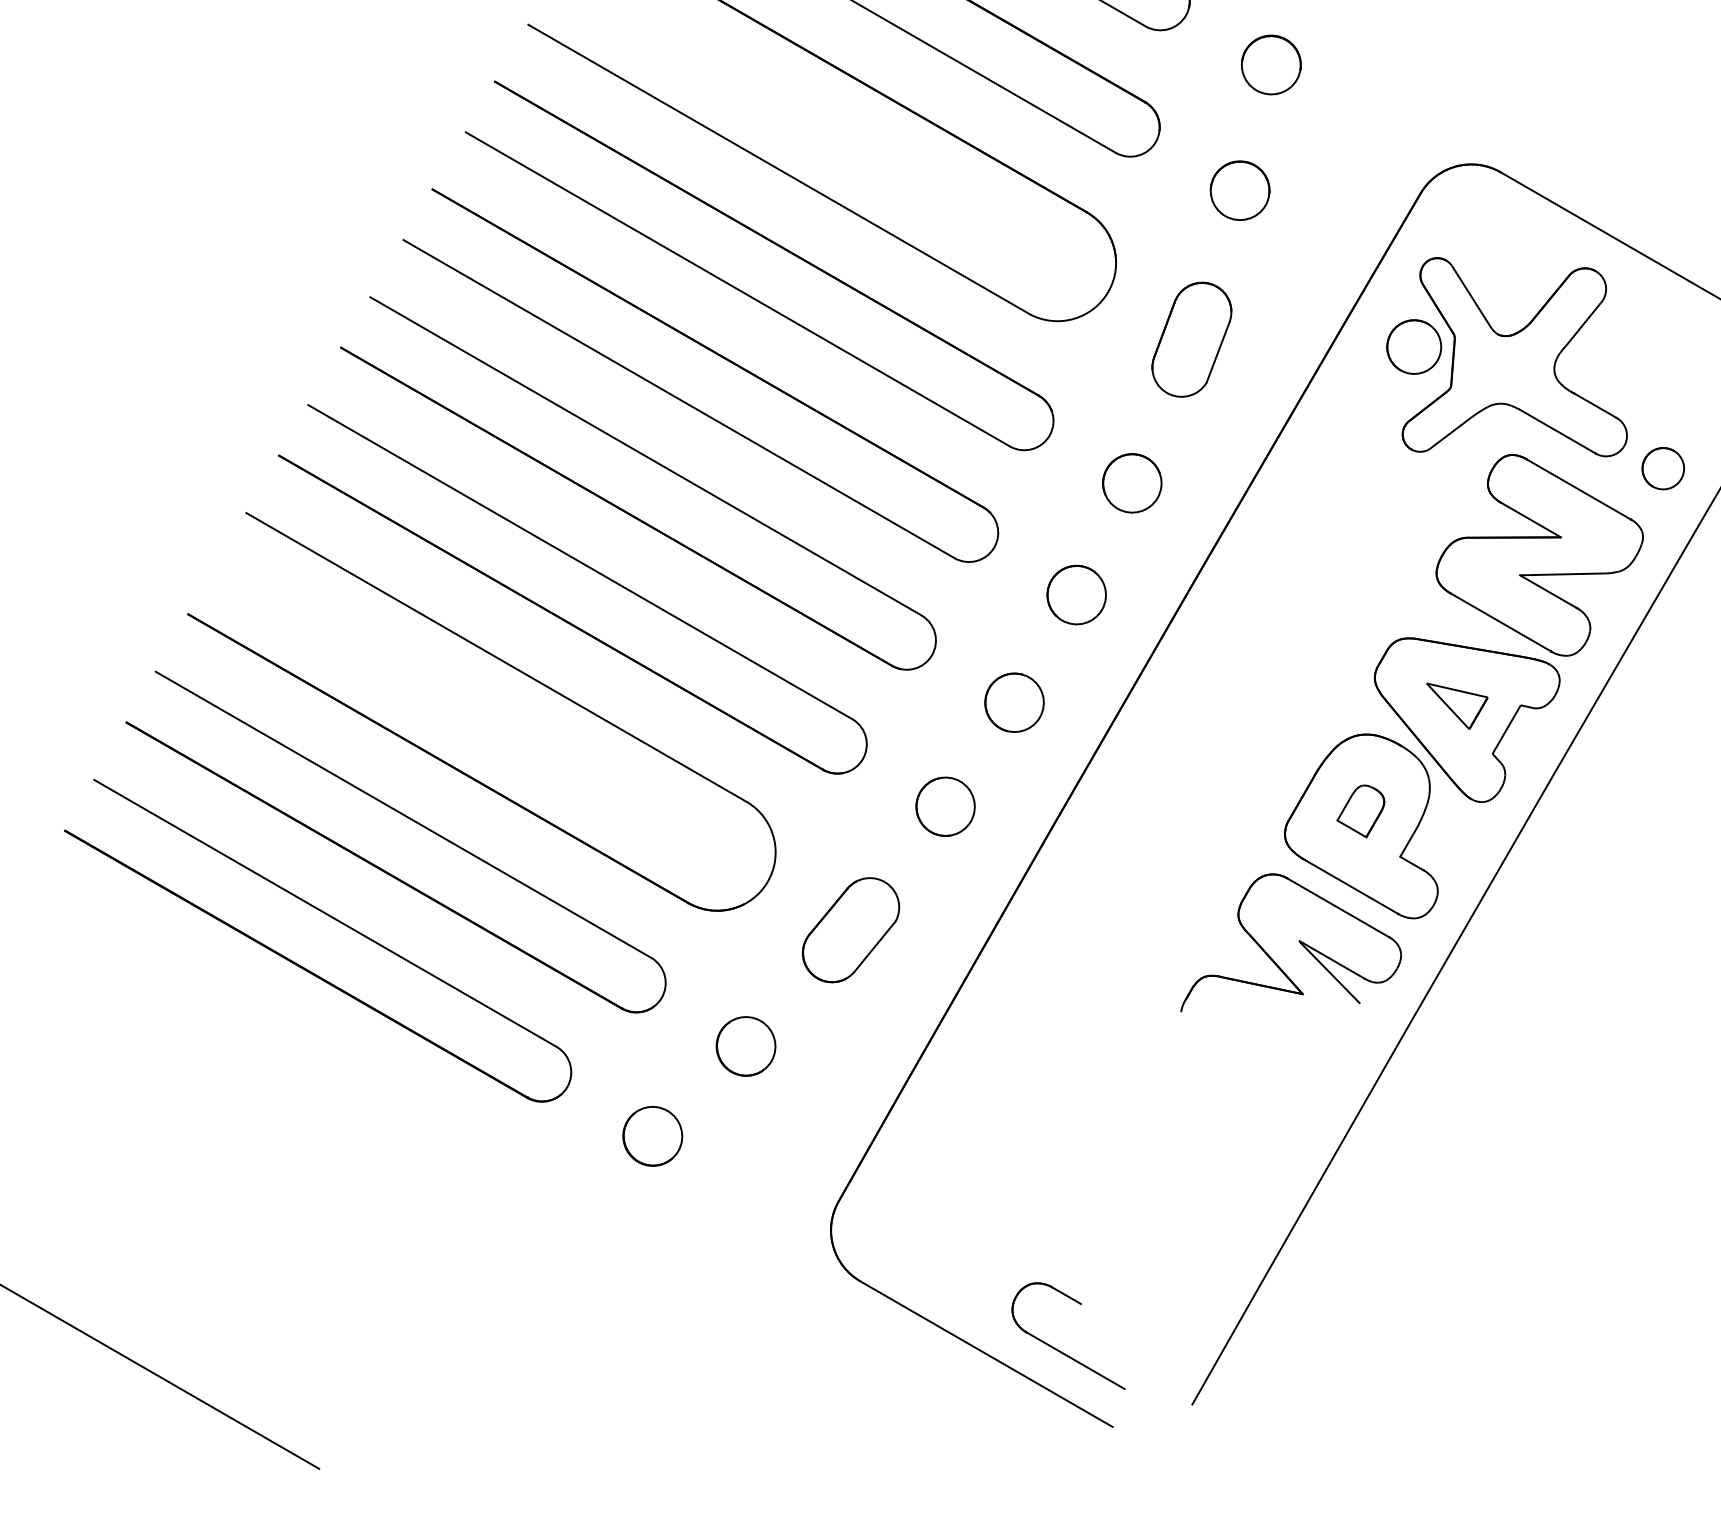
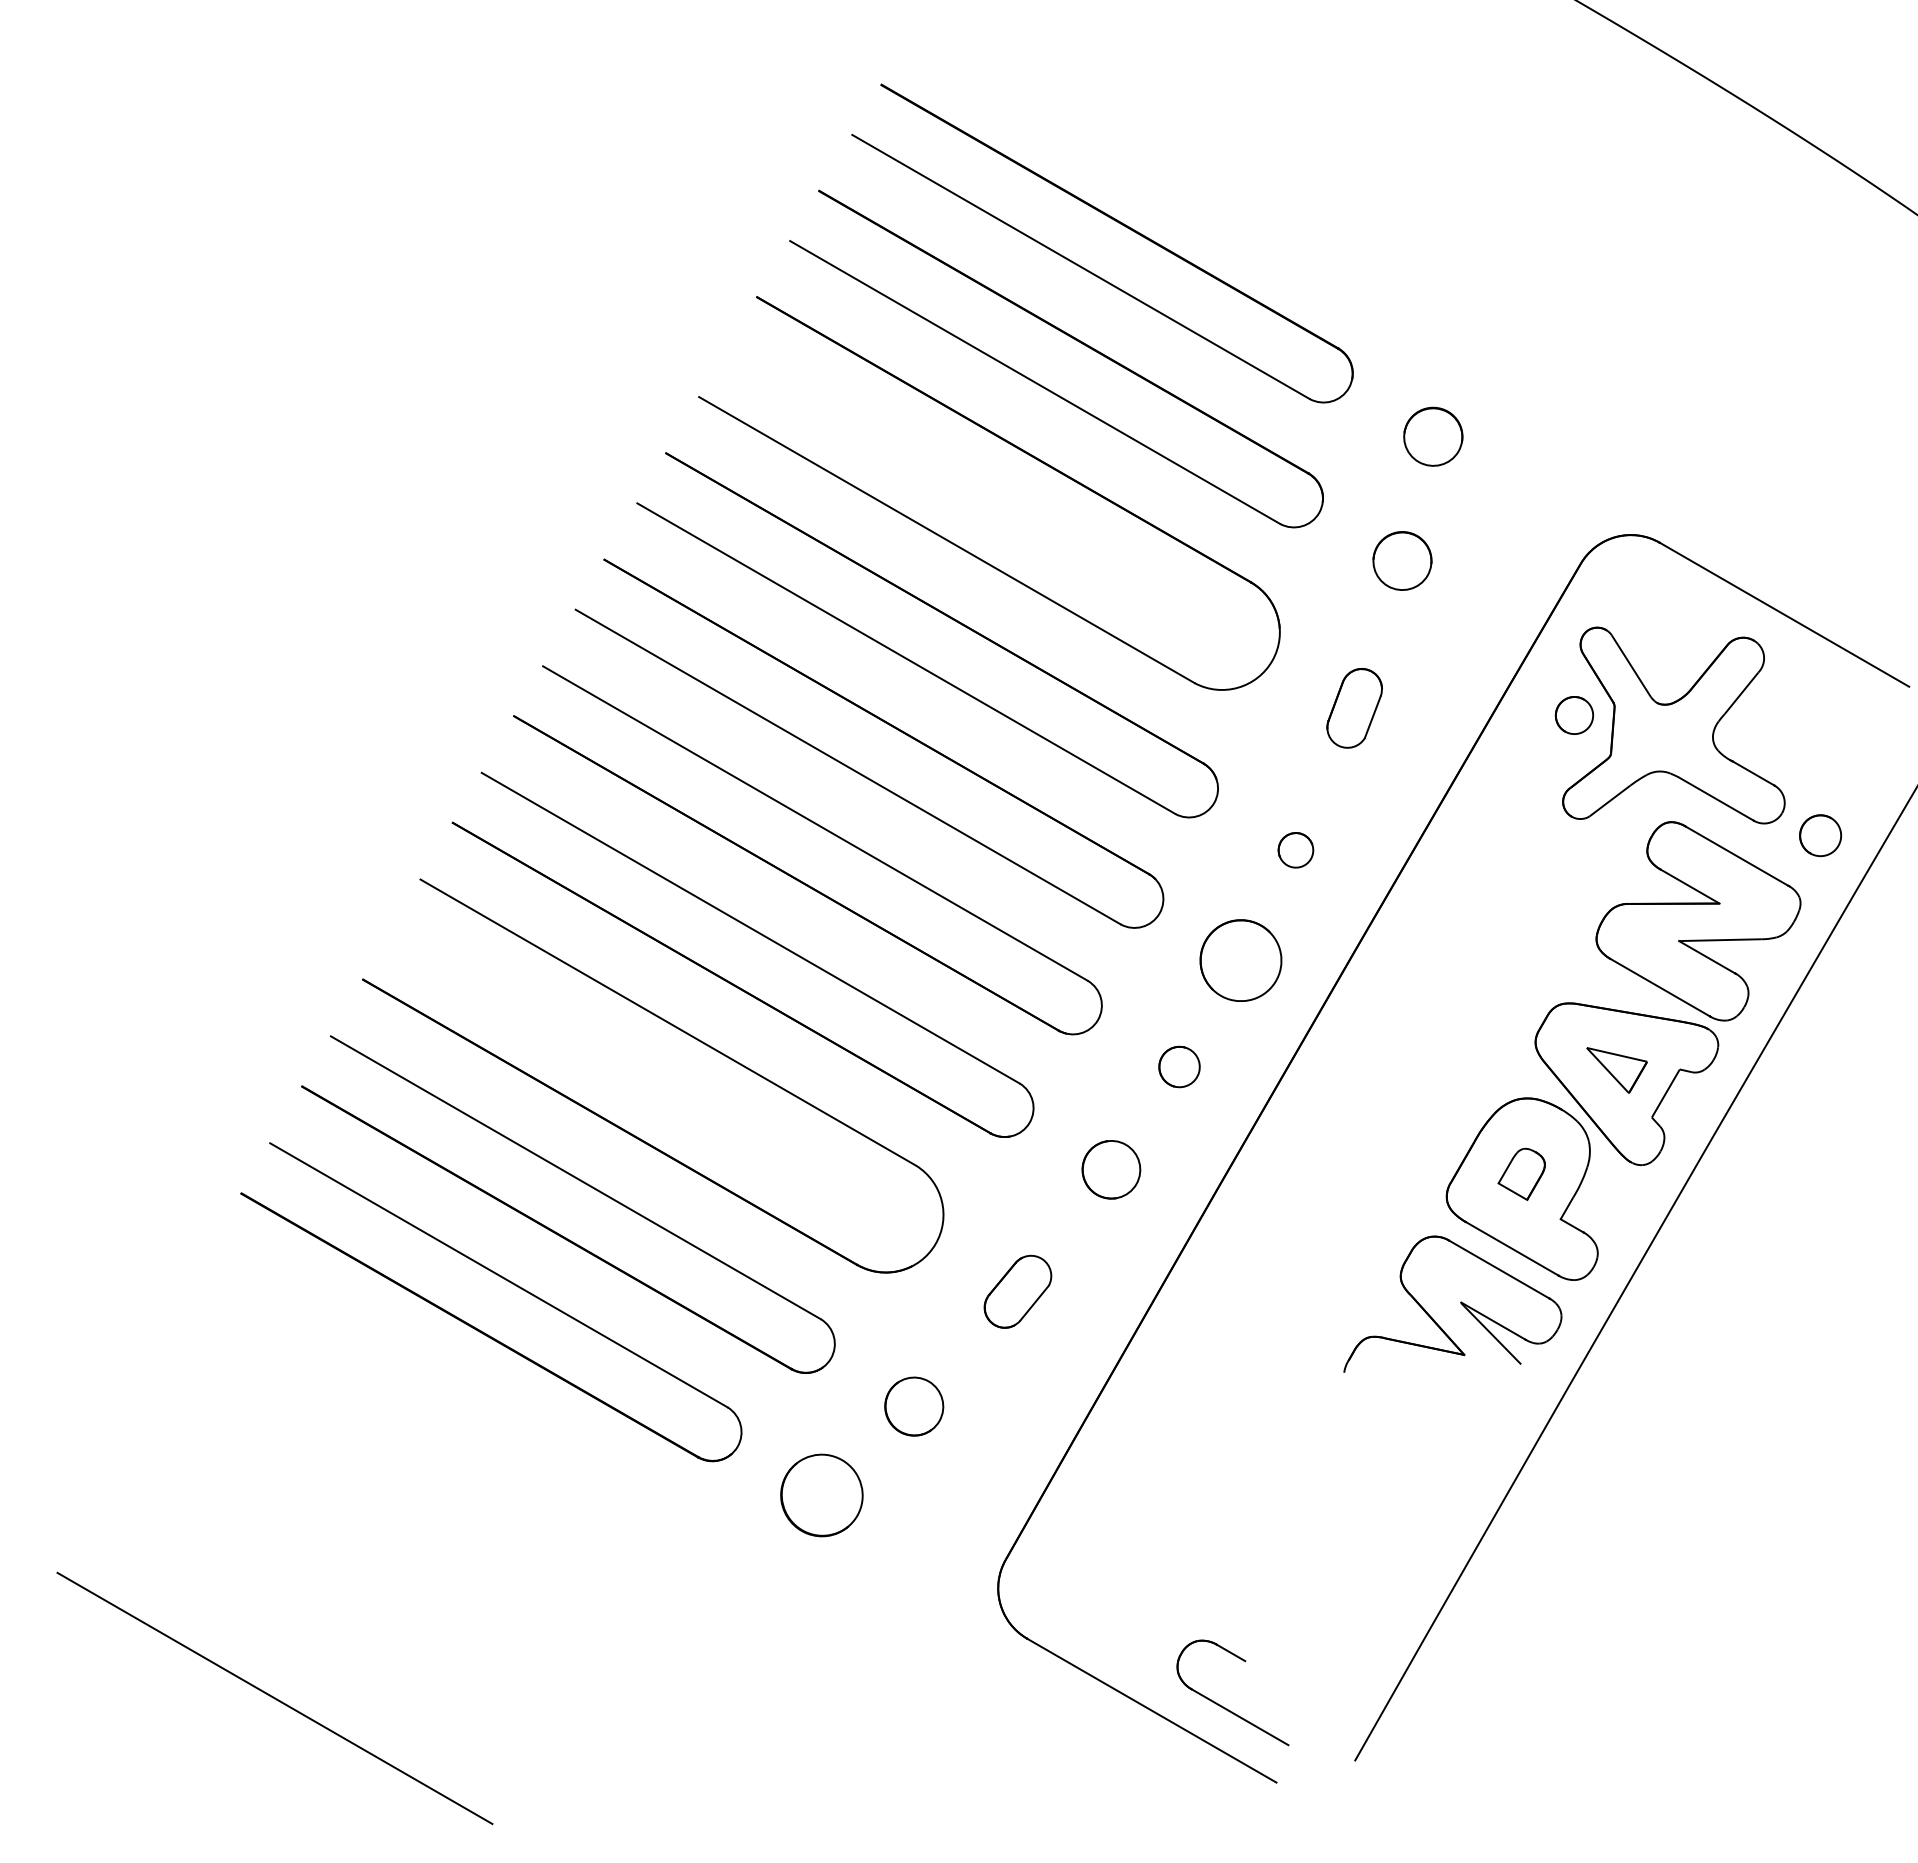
part: (1191, 339) -> (1354, 708), size x0.7
part: (1414, 347) -> (1574, 715), size x0.7
part: (1131, 483) -> (1295, 850), size x0.6
part: (1076, 594) -> (1240, 960), size x1.4
part: (1014, 702) -> (1179, 1066), size x0.7
part: (850, 929) -> (1017, 1291), size x0.7
part: (653, 1136) -> (822, 1495), size x1.4

